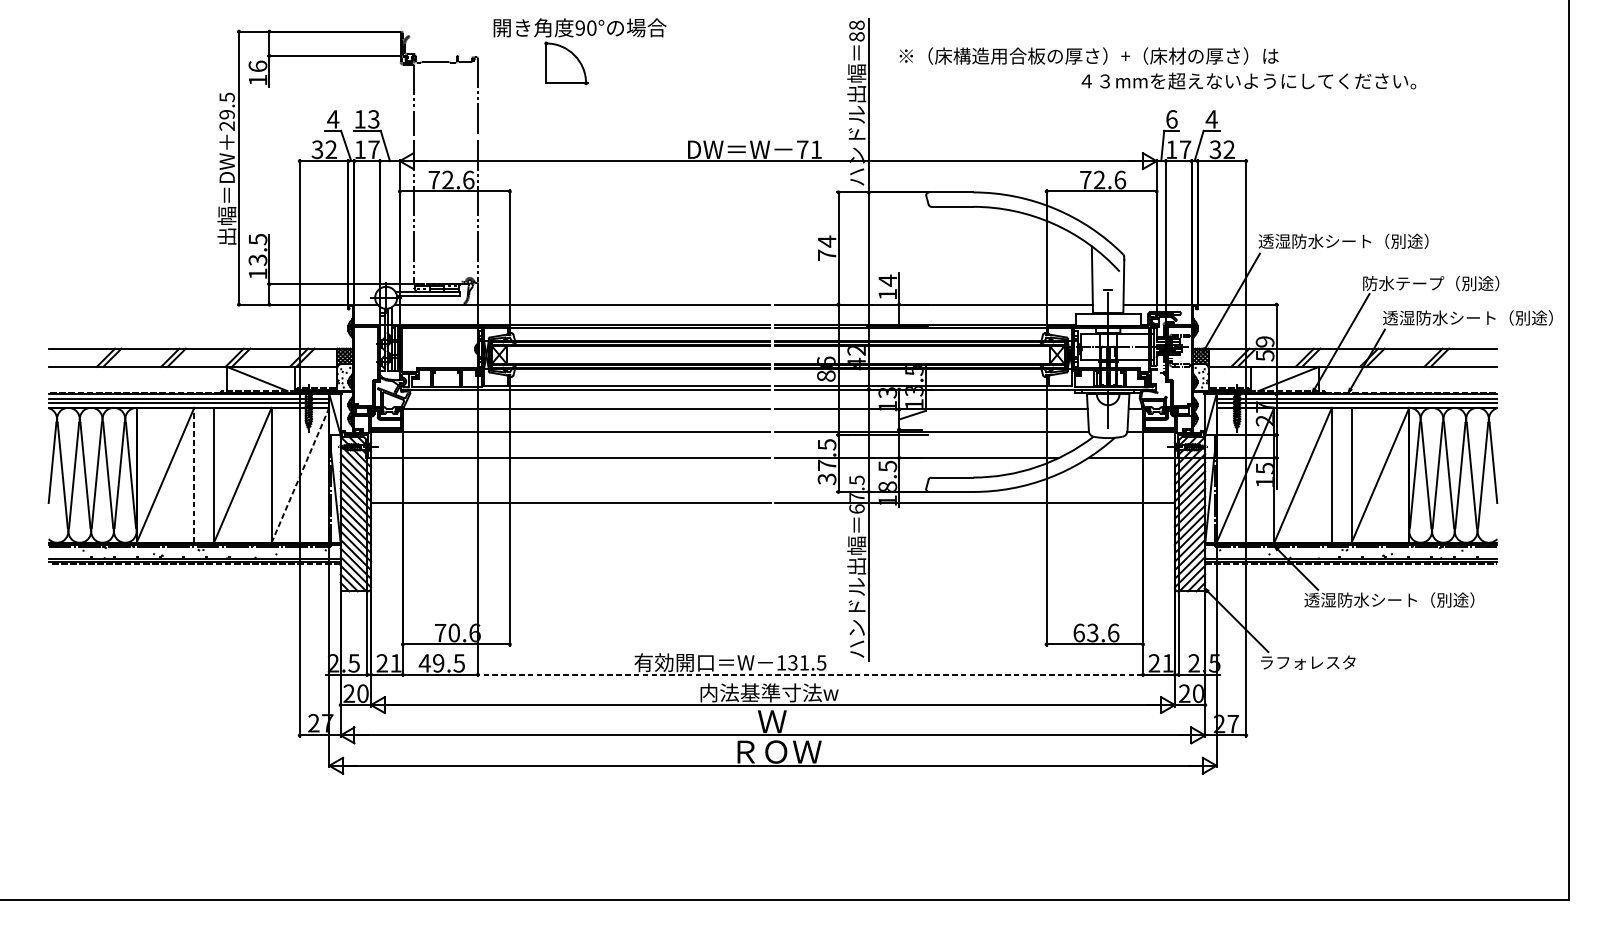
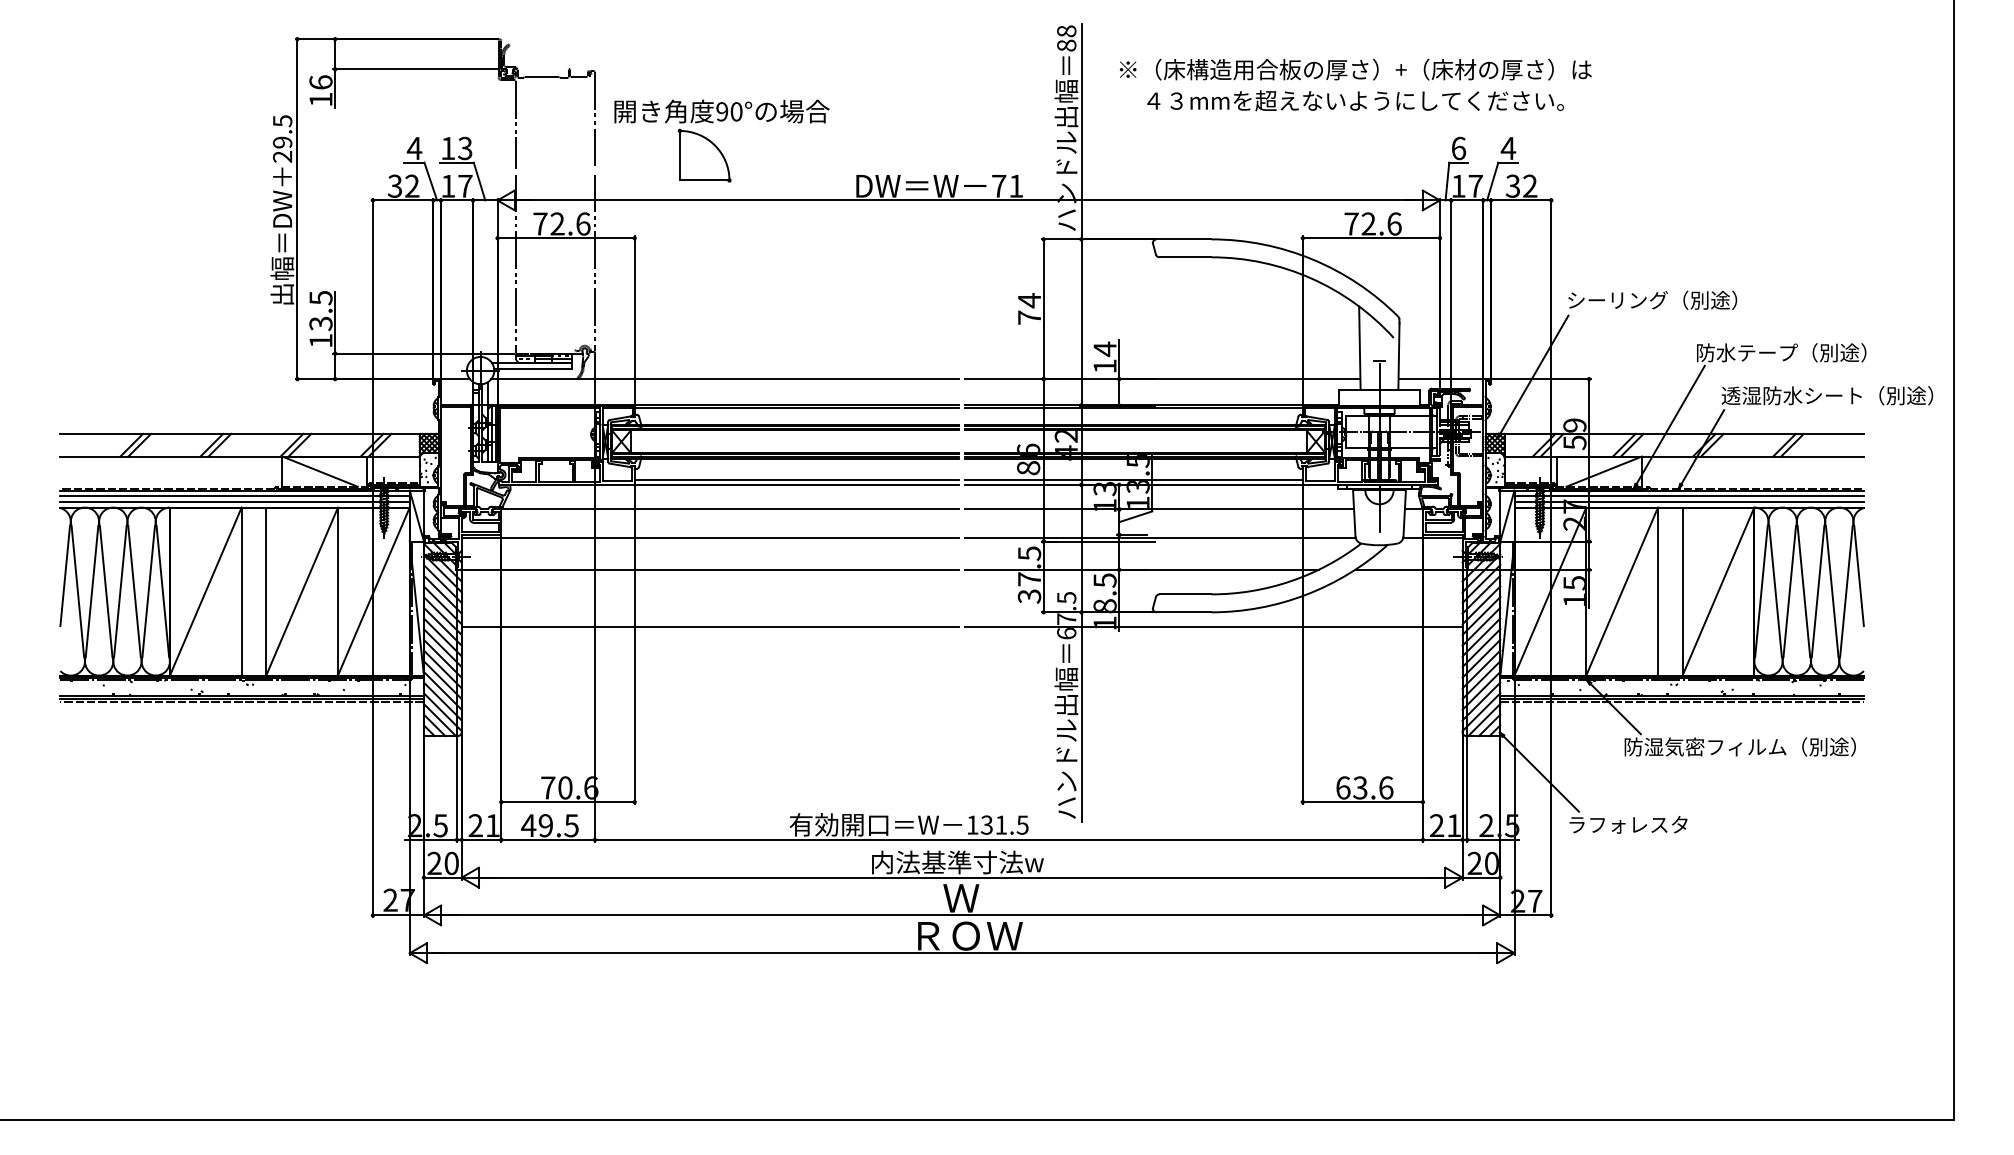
part: (575, 55) -> (716, 145), moved
text: (1248, 80) -> (1355, 100), moved
text: (1343, 240) -> (1672, 299), 透湿防水シート（別途） -> シーリング（別途）
line: (194, 475) -> (241, 591), dashed -> solid
line: (300, 476) -> (373, 592), dashed -> solid
text: (1397, 599) -> (1739, 746), 透湿防水シート（別途） -> 防湿気密フィルム（別途）
line: (810, 674) -> (1008, 839), dashed -> solid

